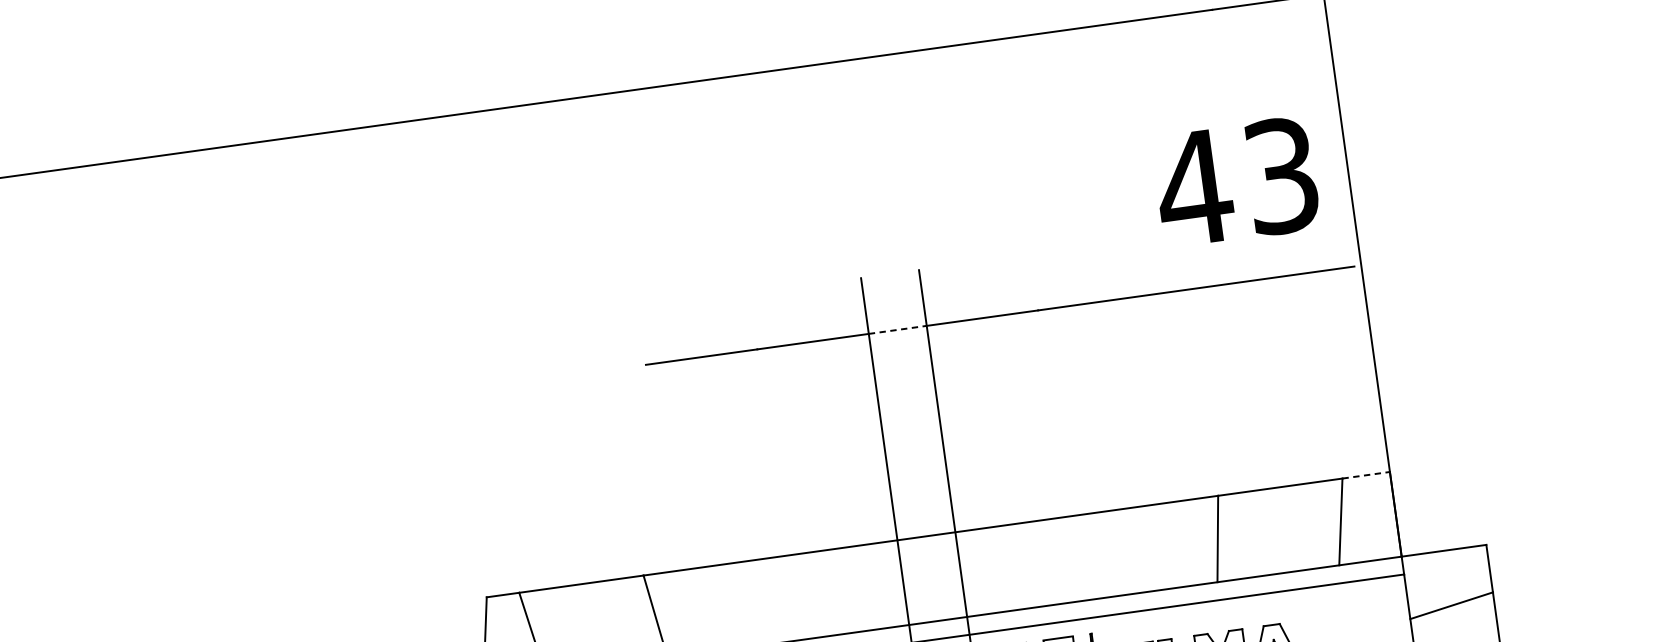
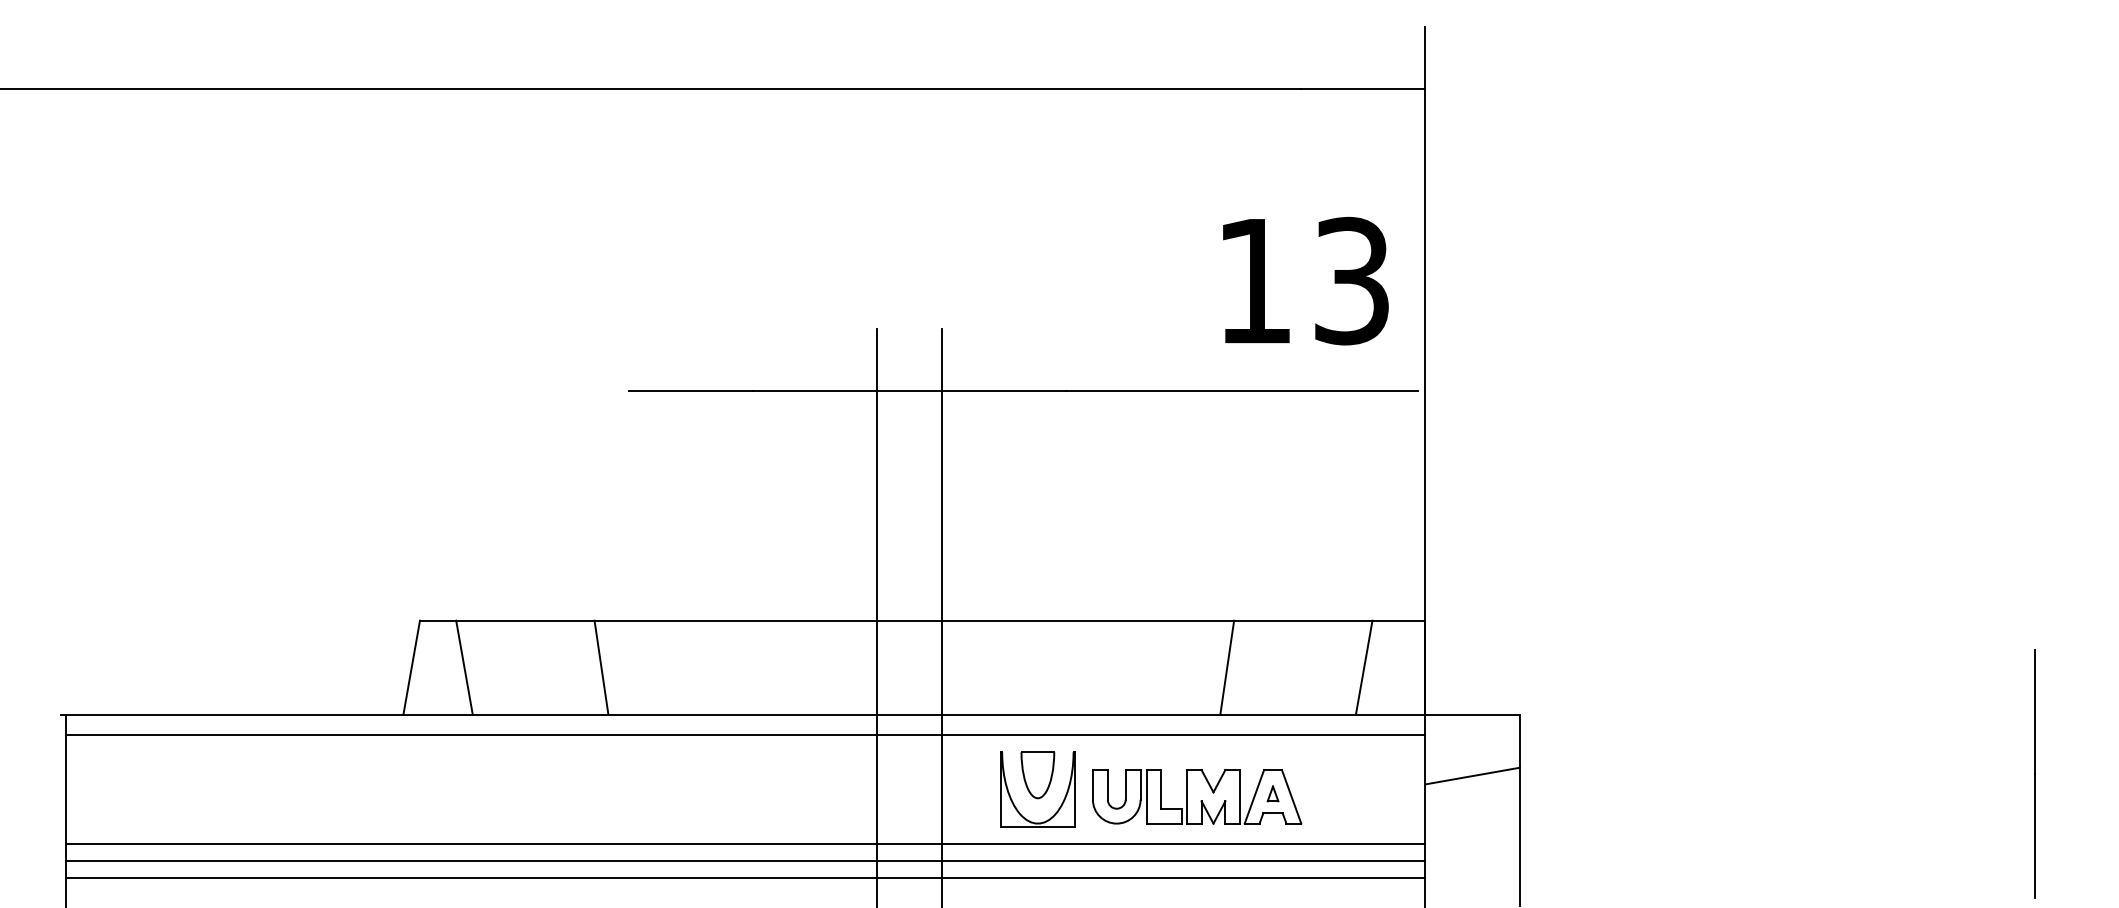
text: (1194, 188) -> (1254, 281), 43 -> 13
line: (897, 329) -> (909, 390), dashed -> solid
line: (1366, 475) -> (1399, 620), dashed -> solid

